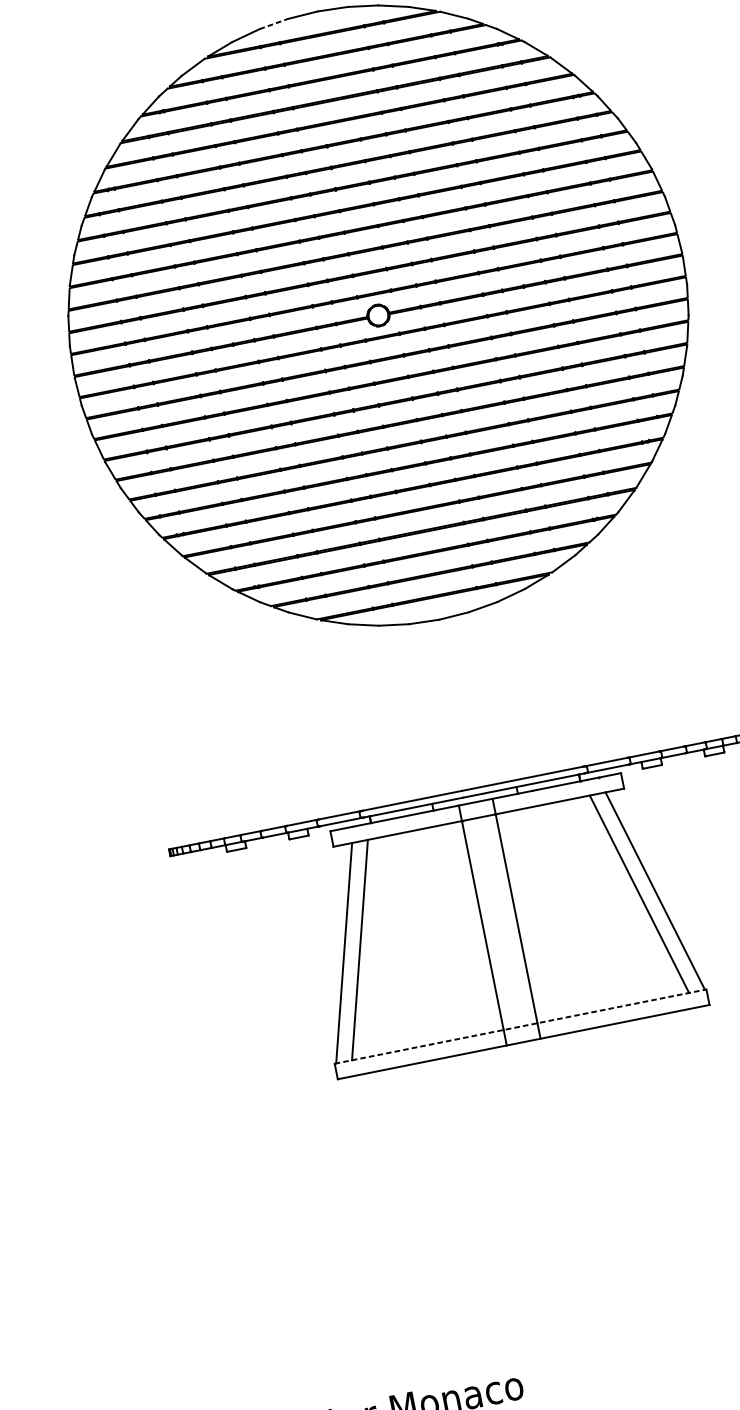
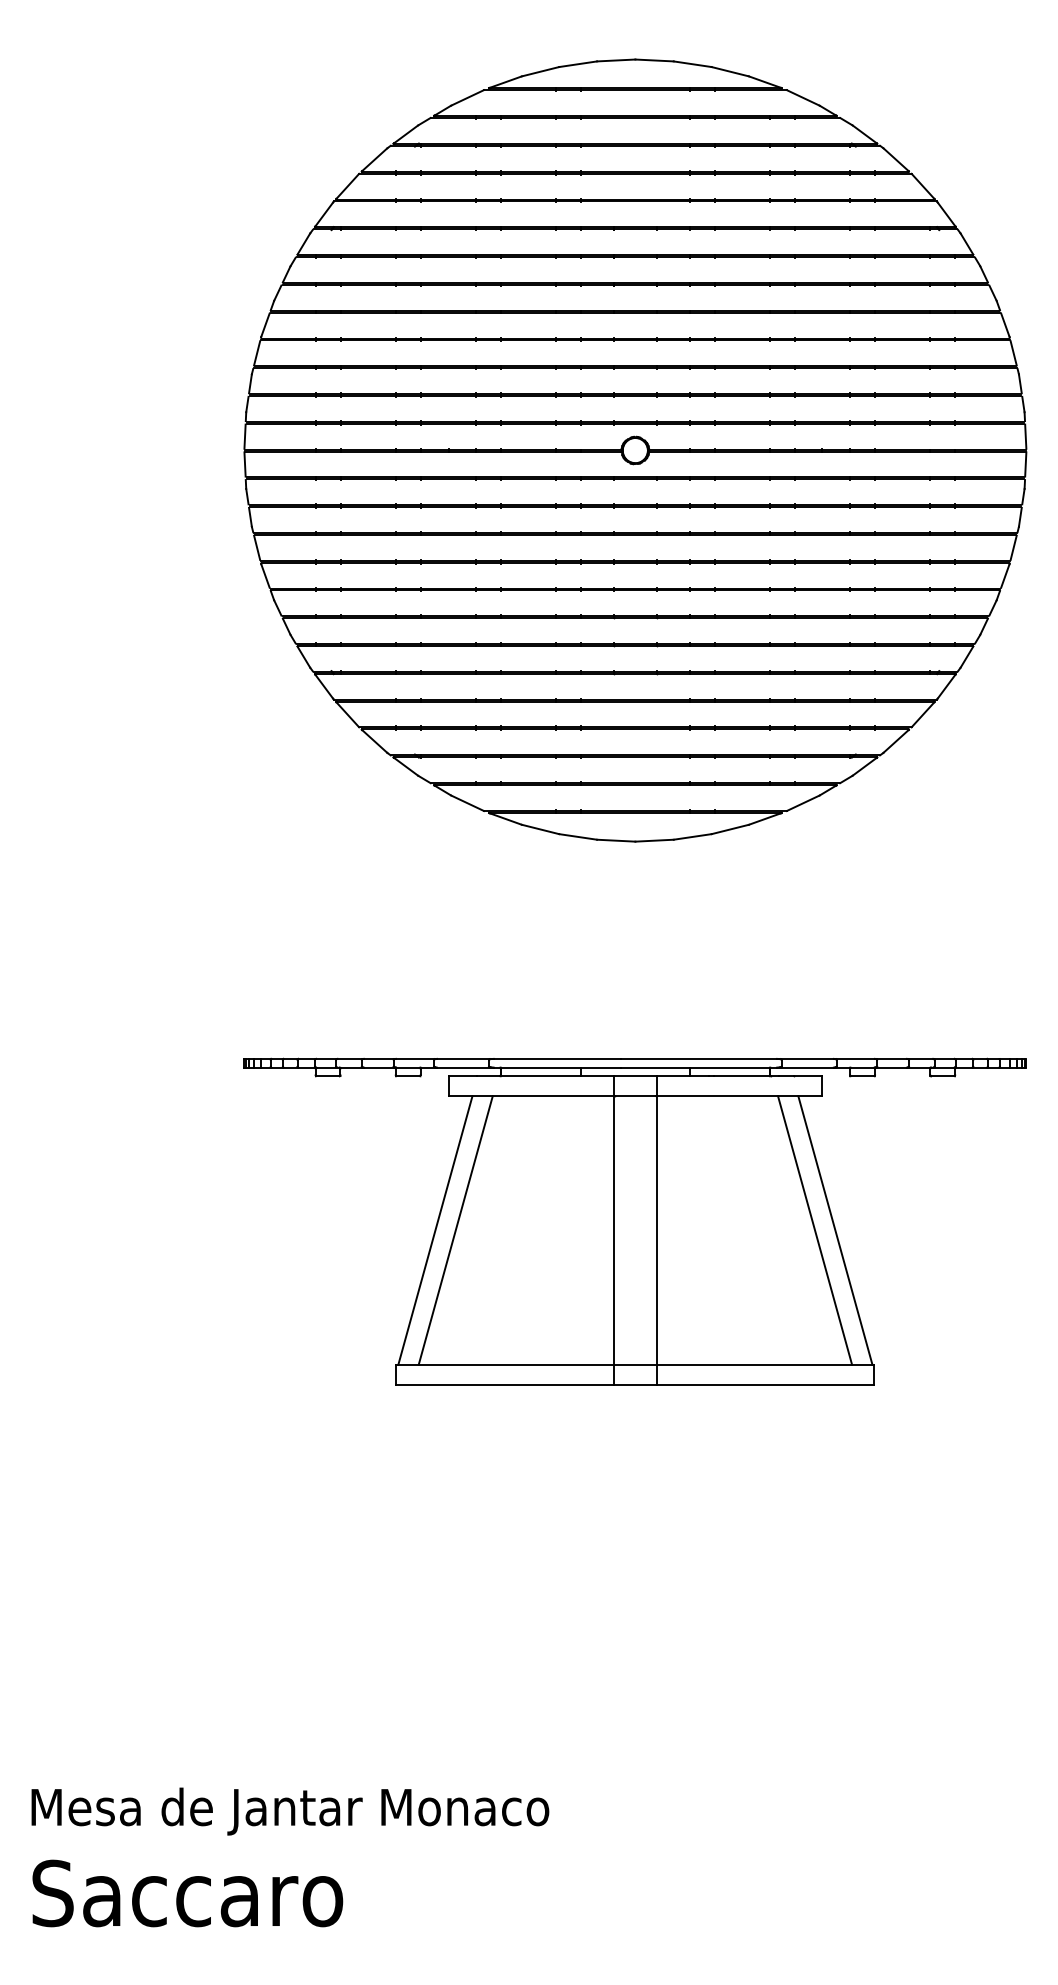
line: (274, 24) -> (578, 64), dashed -> solid
line: (520, 1026) -> (635, 1364), dashed -> solid

